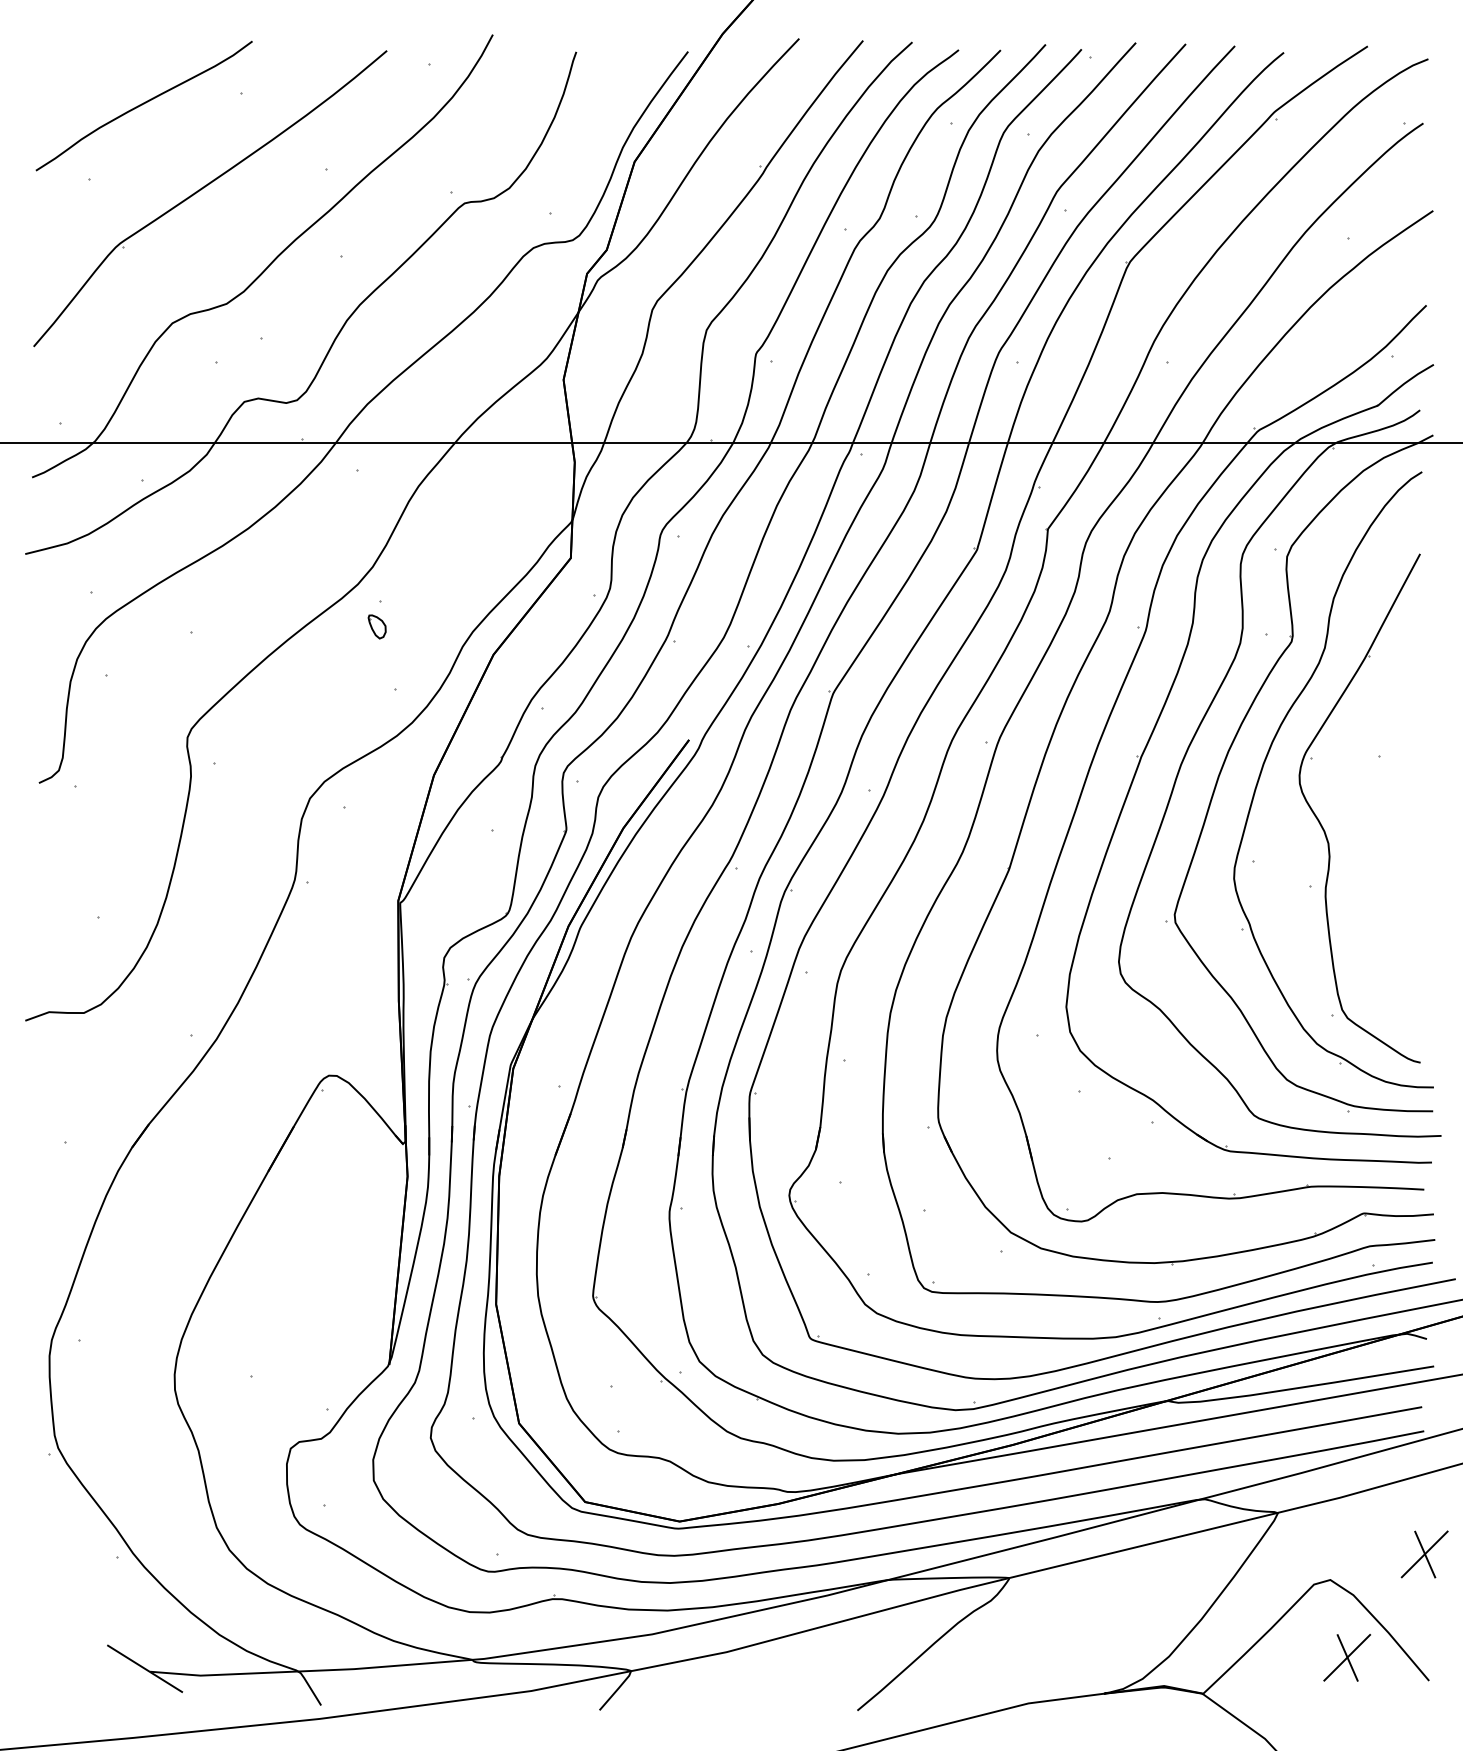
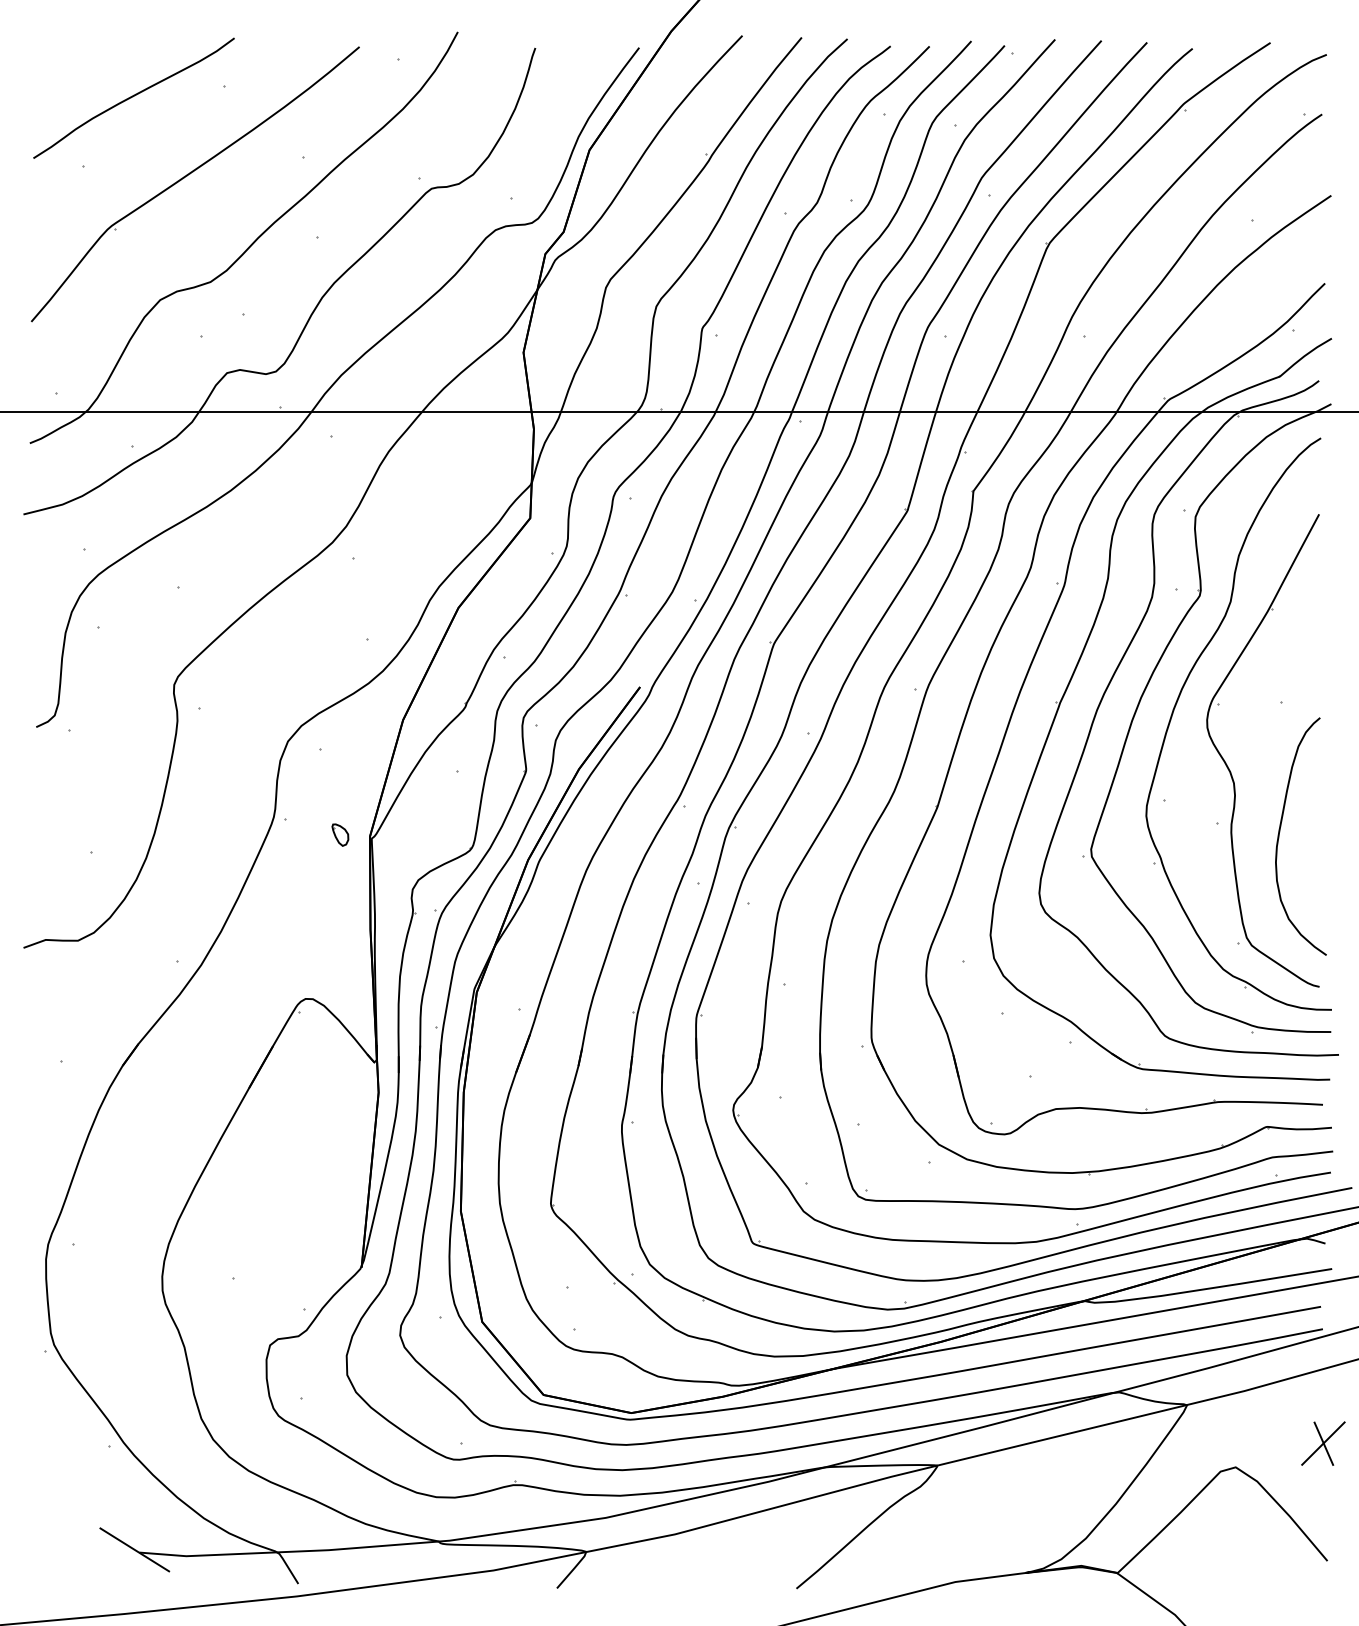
part: (377, 626) -> (340, 834), moved
curve: (1378, 896) -> (1280, 832), added
part: (1347, 1657) -> (1251, 1539), removed

